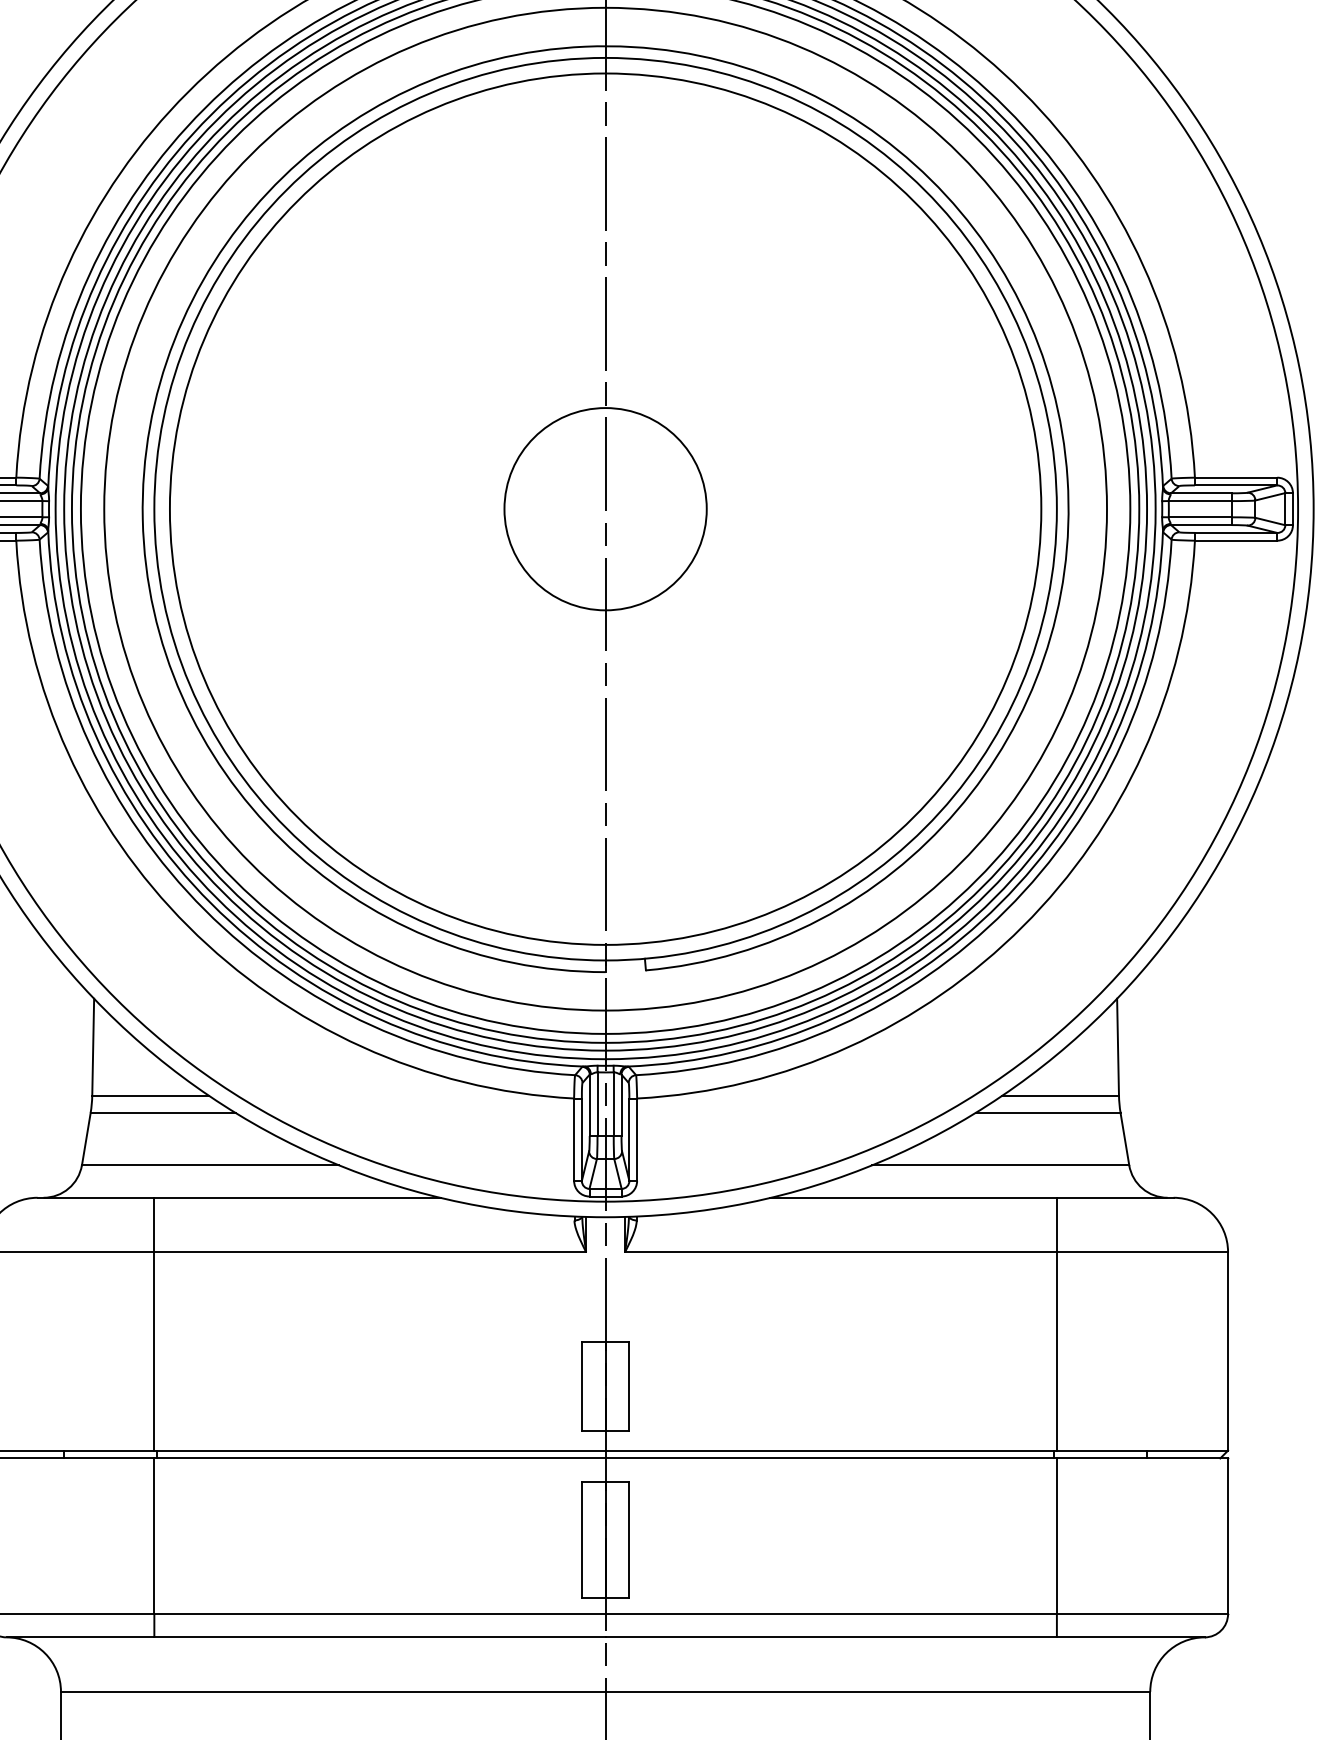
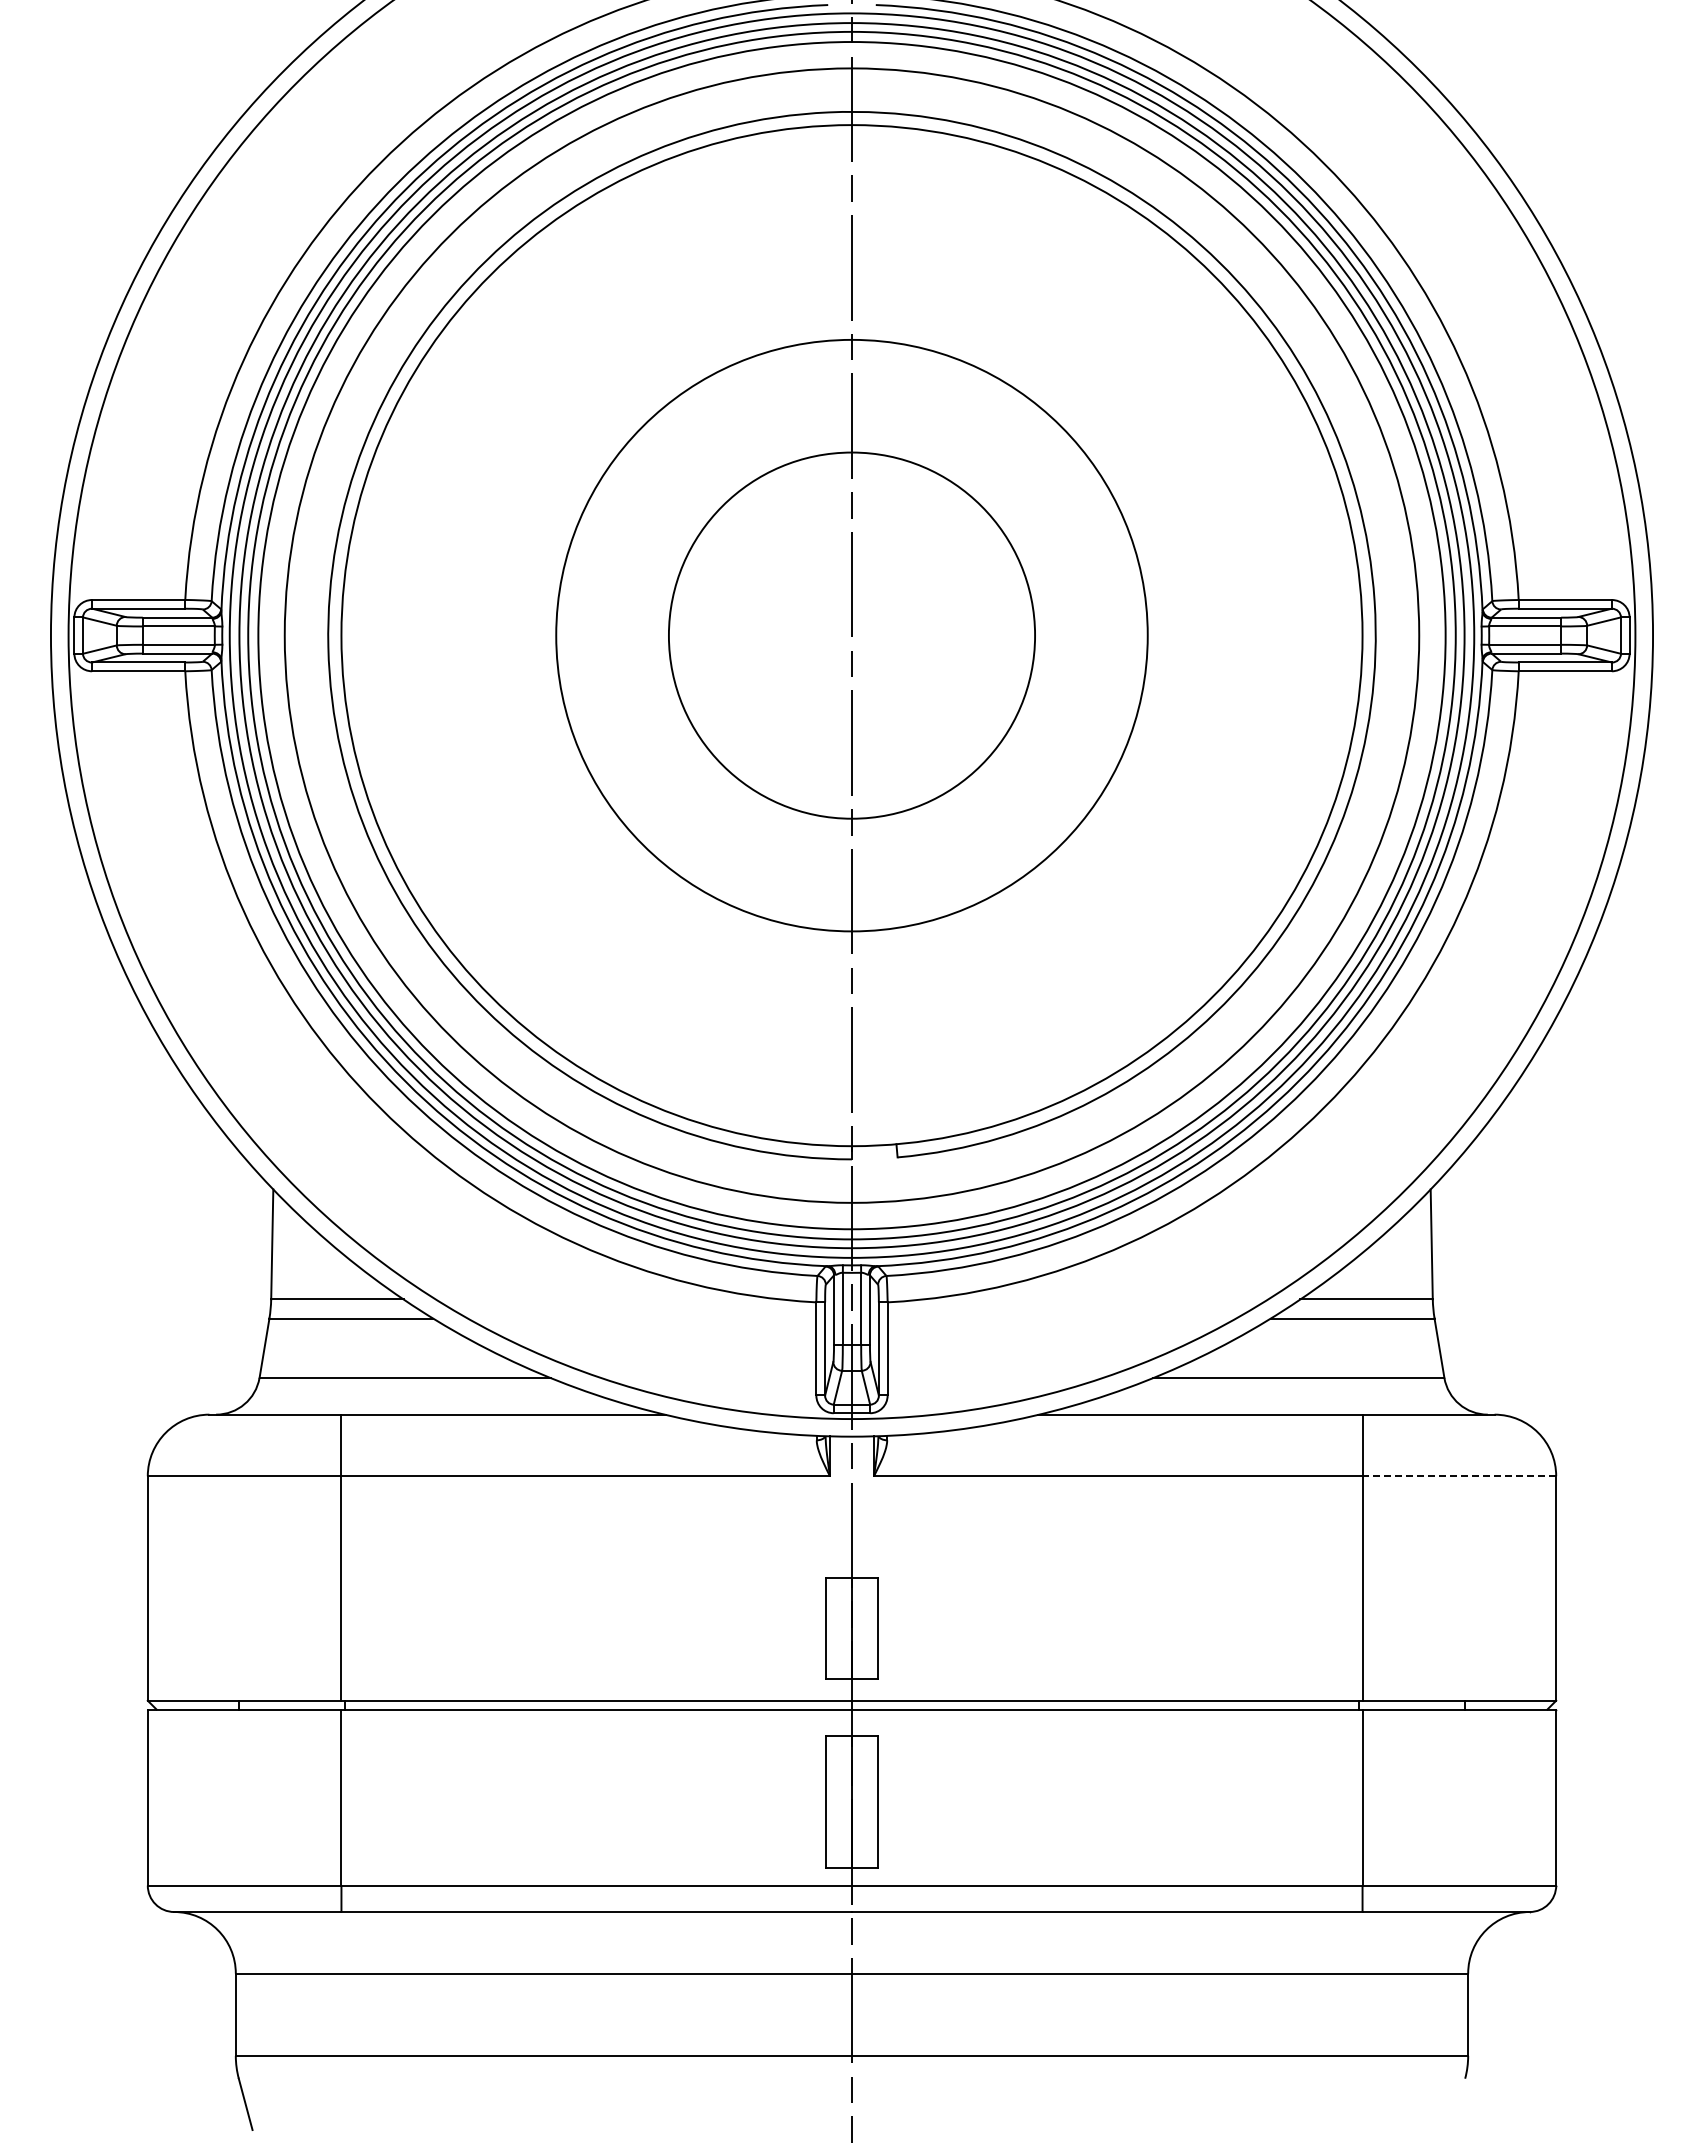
circle: (605, 509) -> (851, 635), size x0.6
circle: (605, 509) -> (851, 635), size x1.6
line: (1142, 1252) -> (1459, 1476), solid -> dashed

